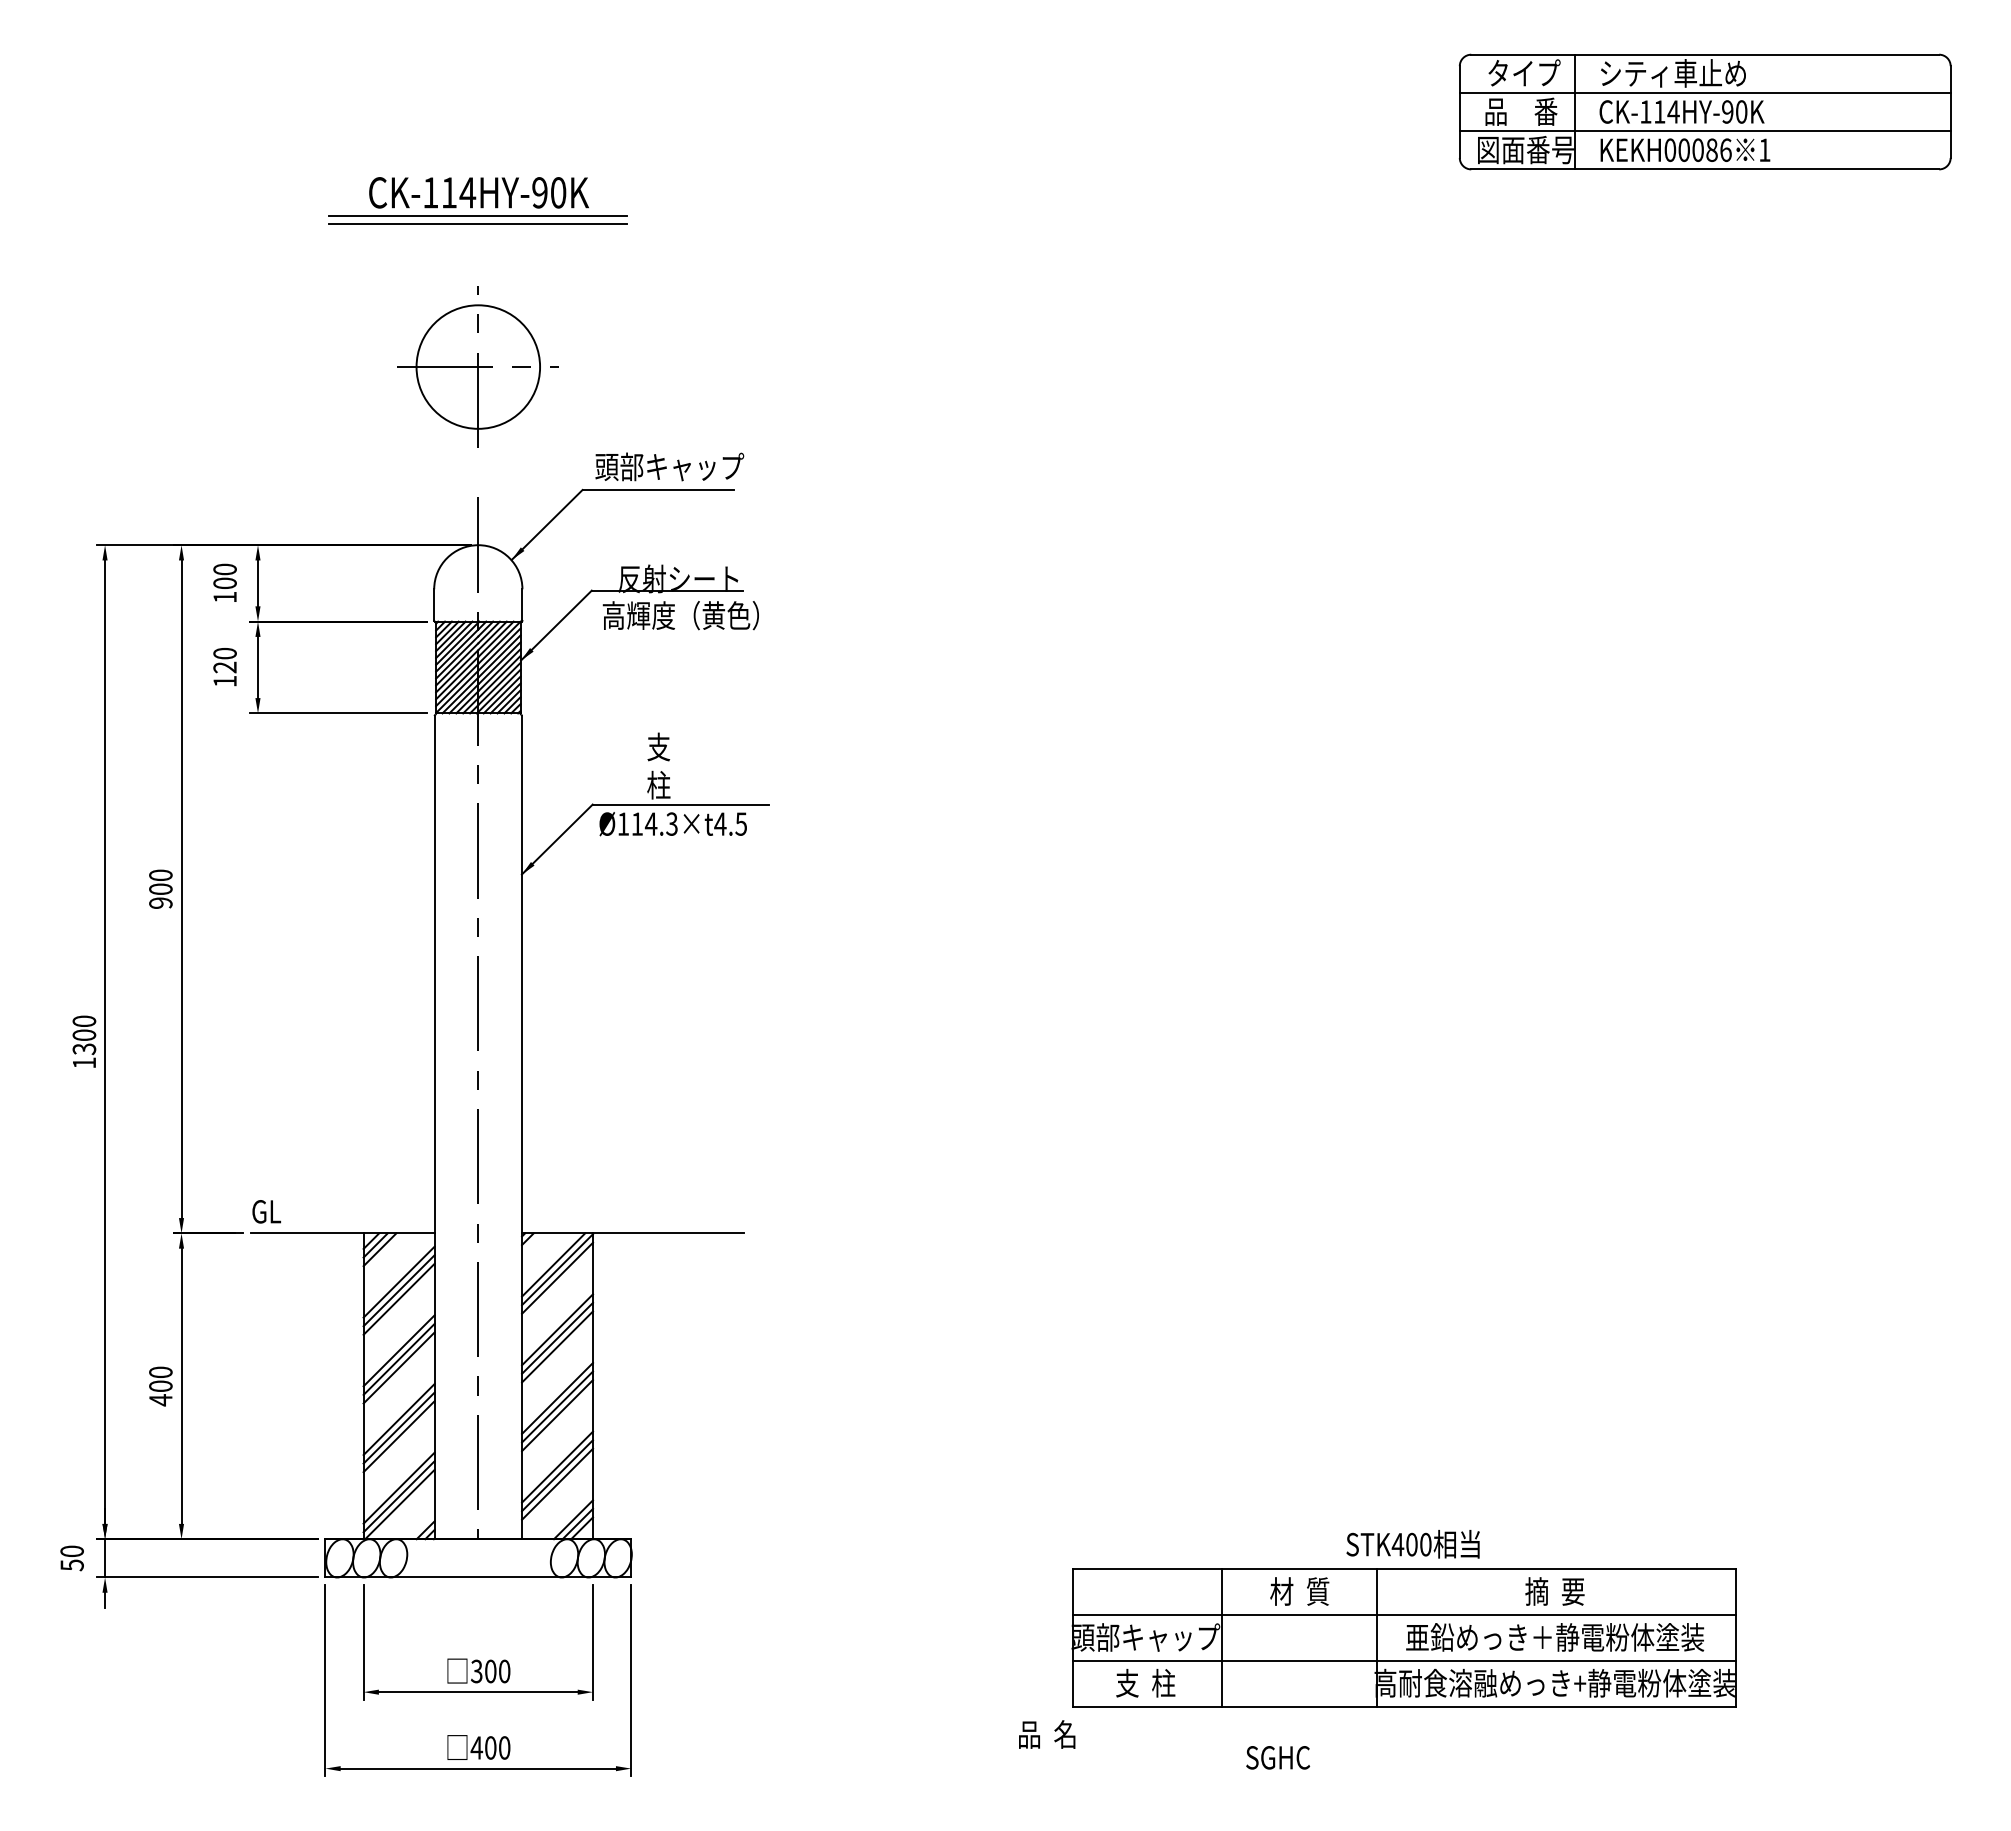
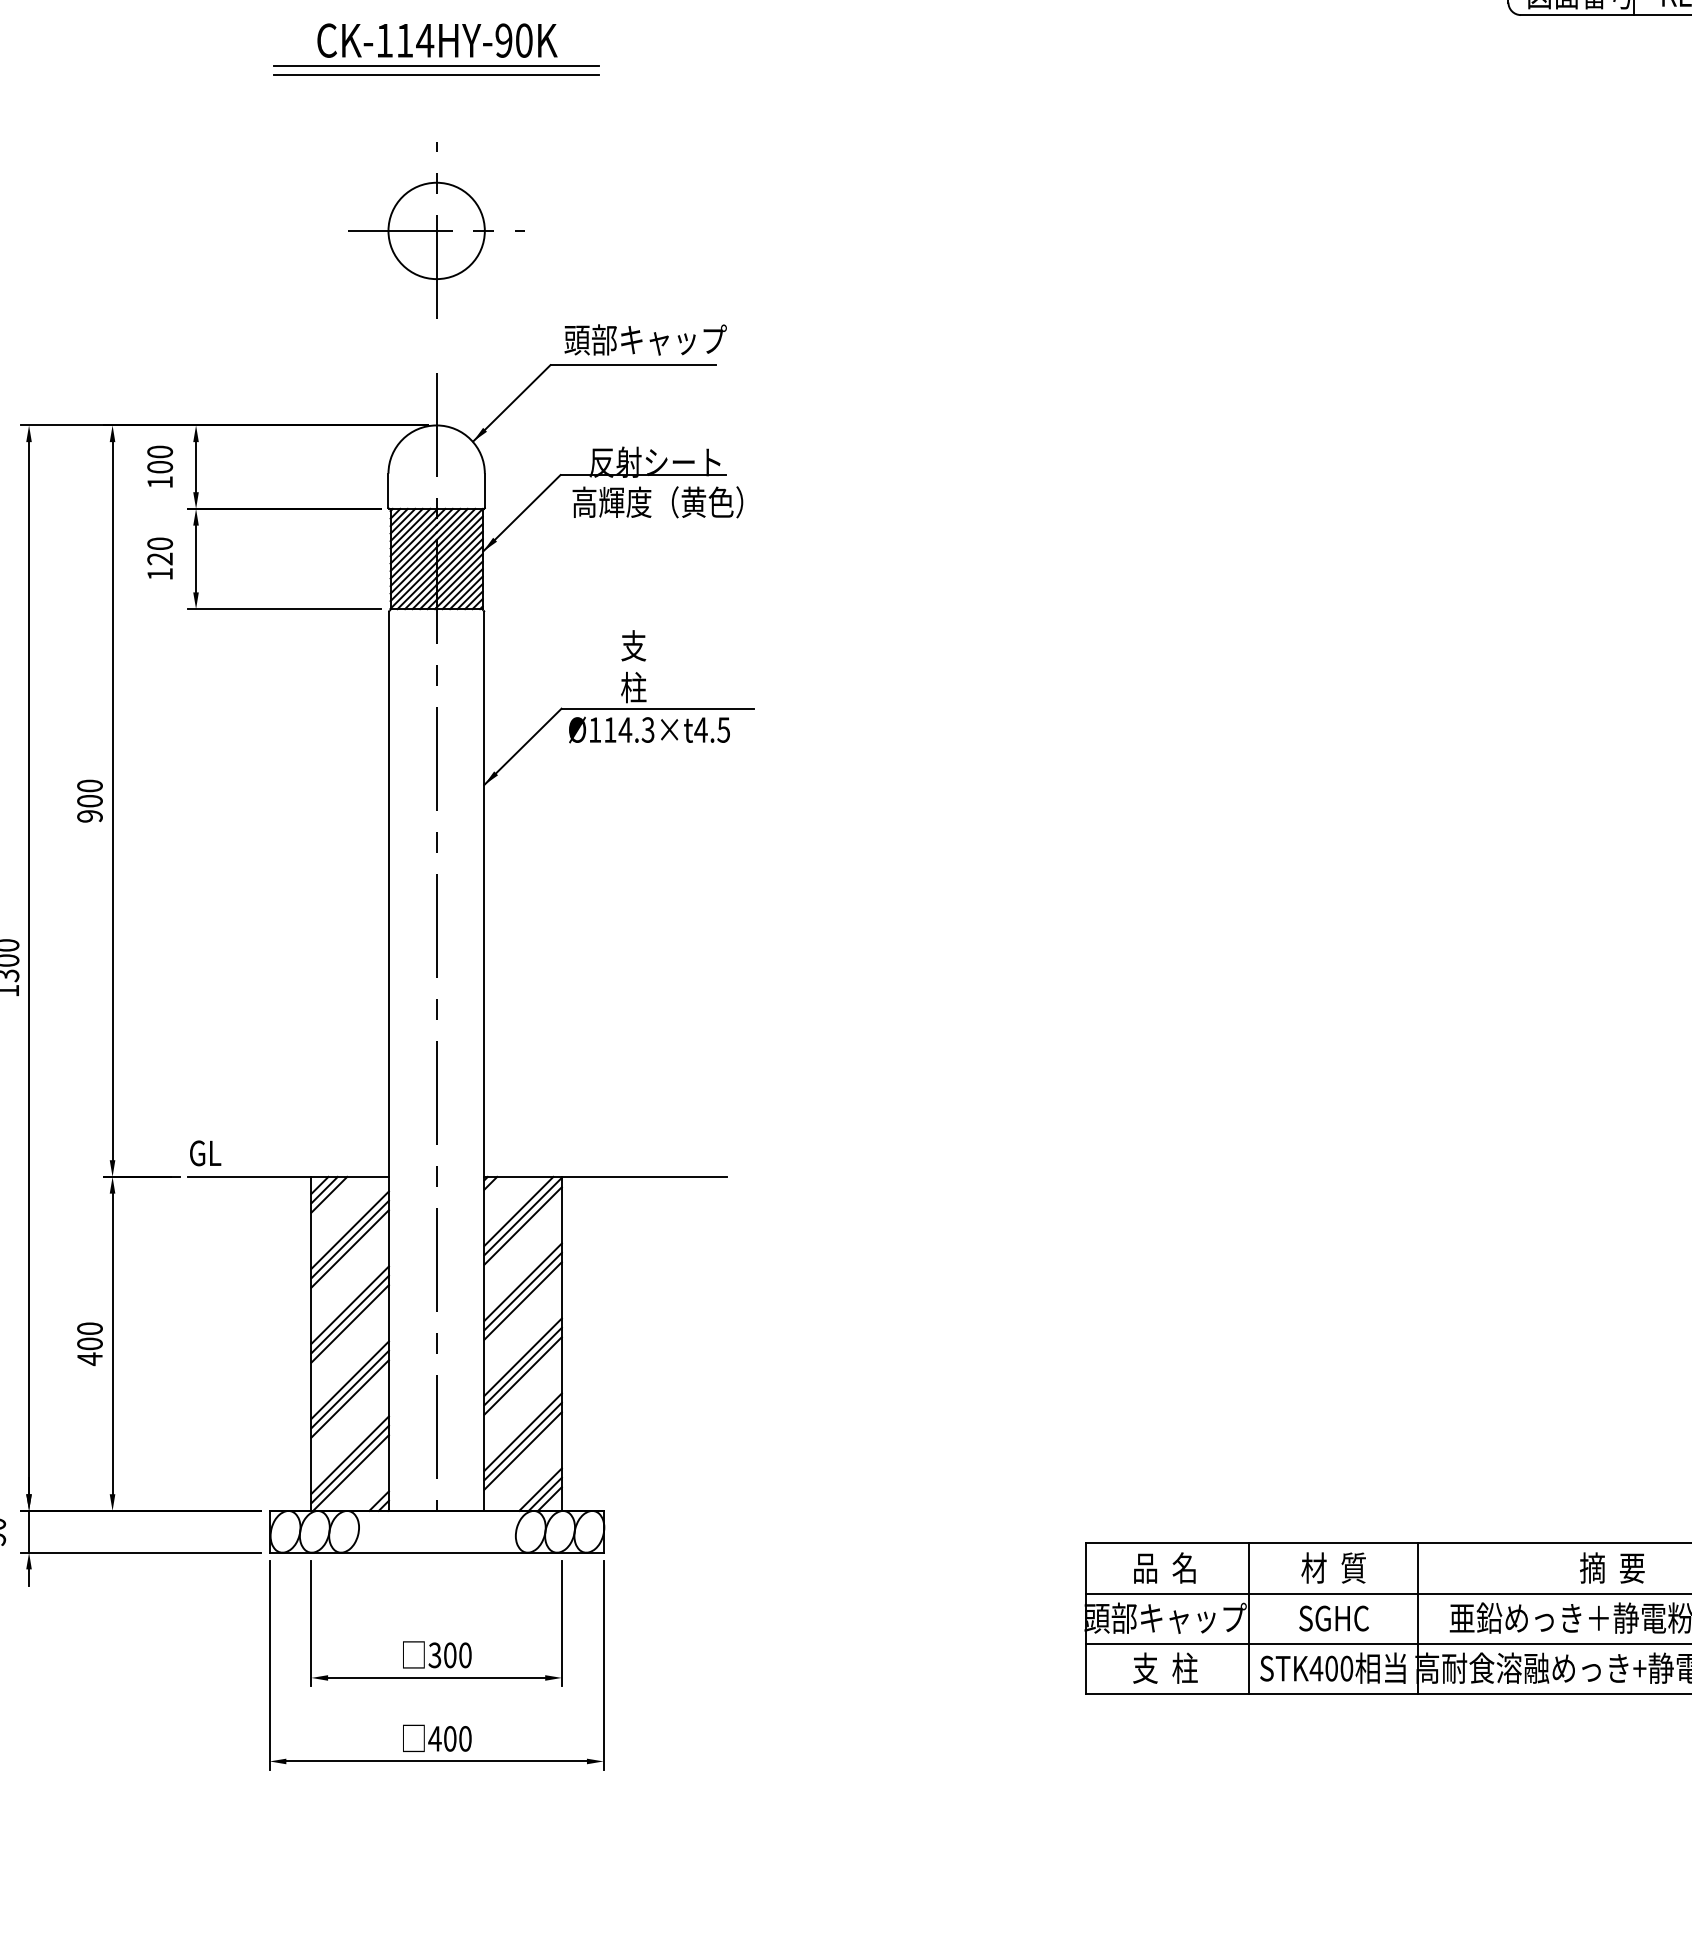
circle: (478, 366) -> (436, 230), size x0.71
text: (1412, 1544) -> (1332, 1668), moved
text: (1047, 1734) -> (1165, 1568), moved
text: (1278, 1757) -> (1334, 1618), moved

